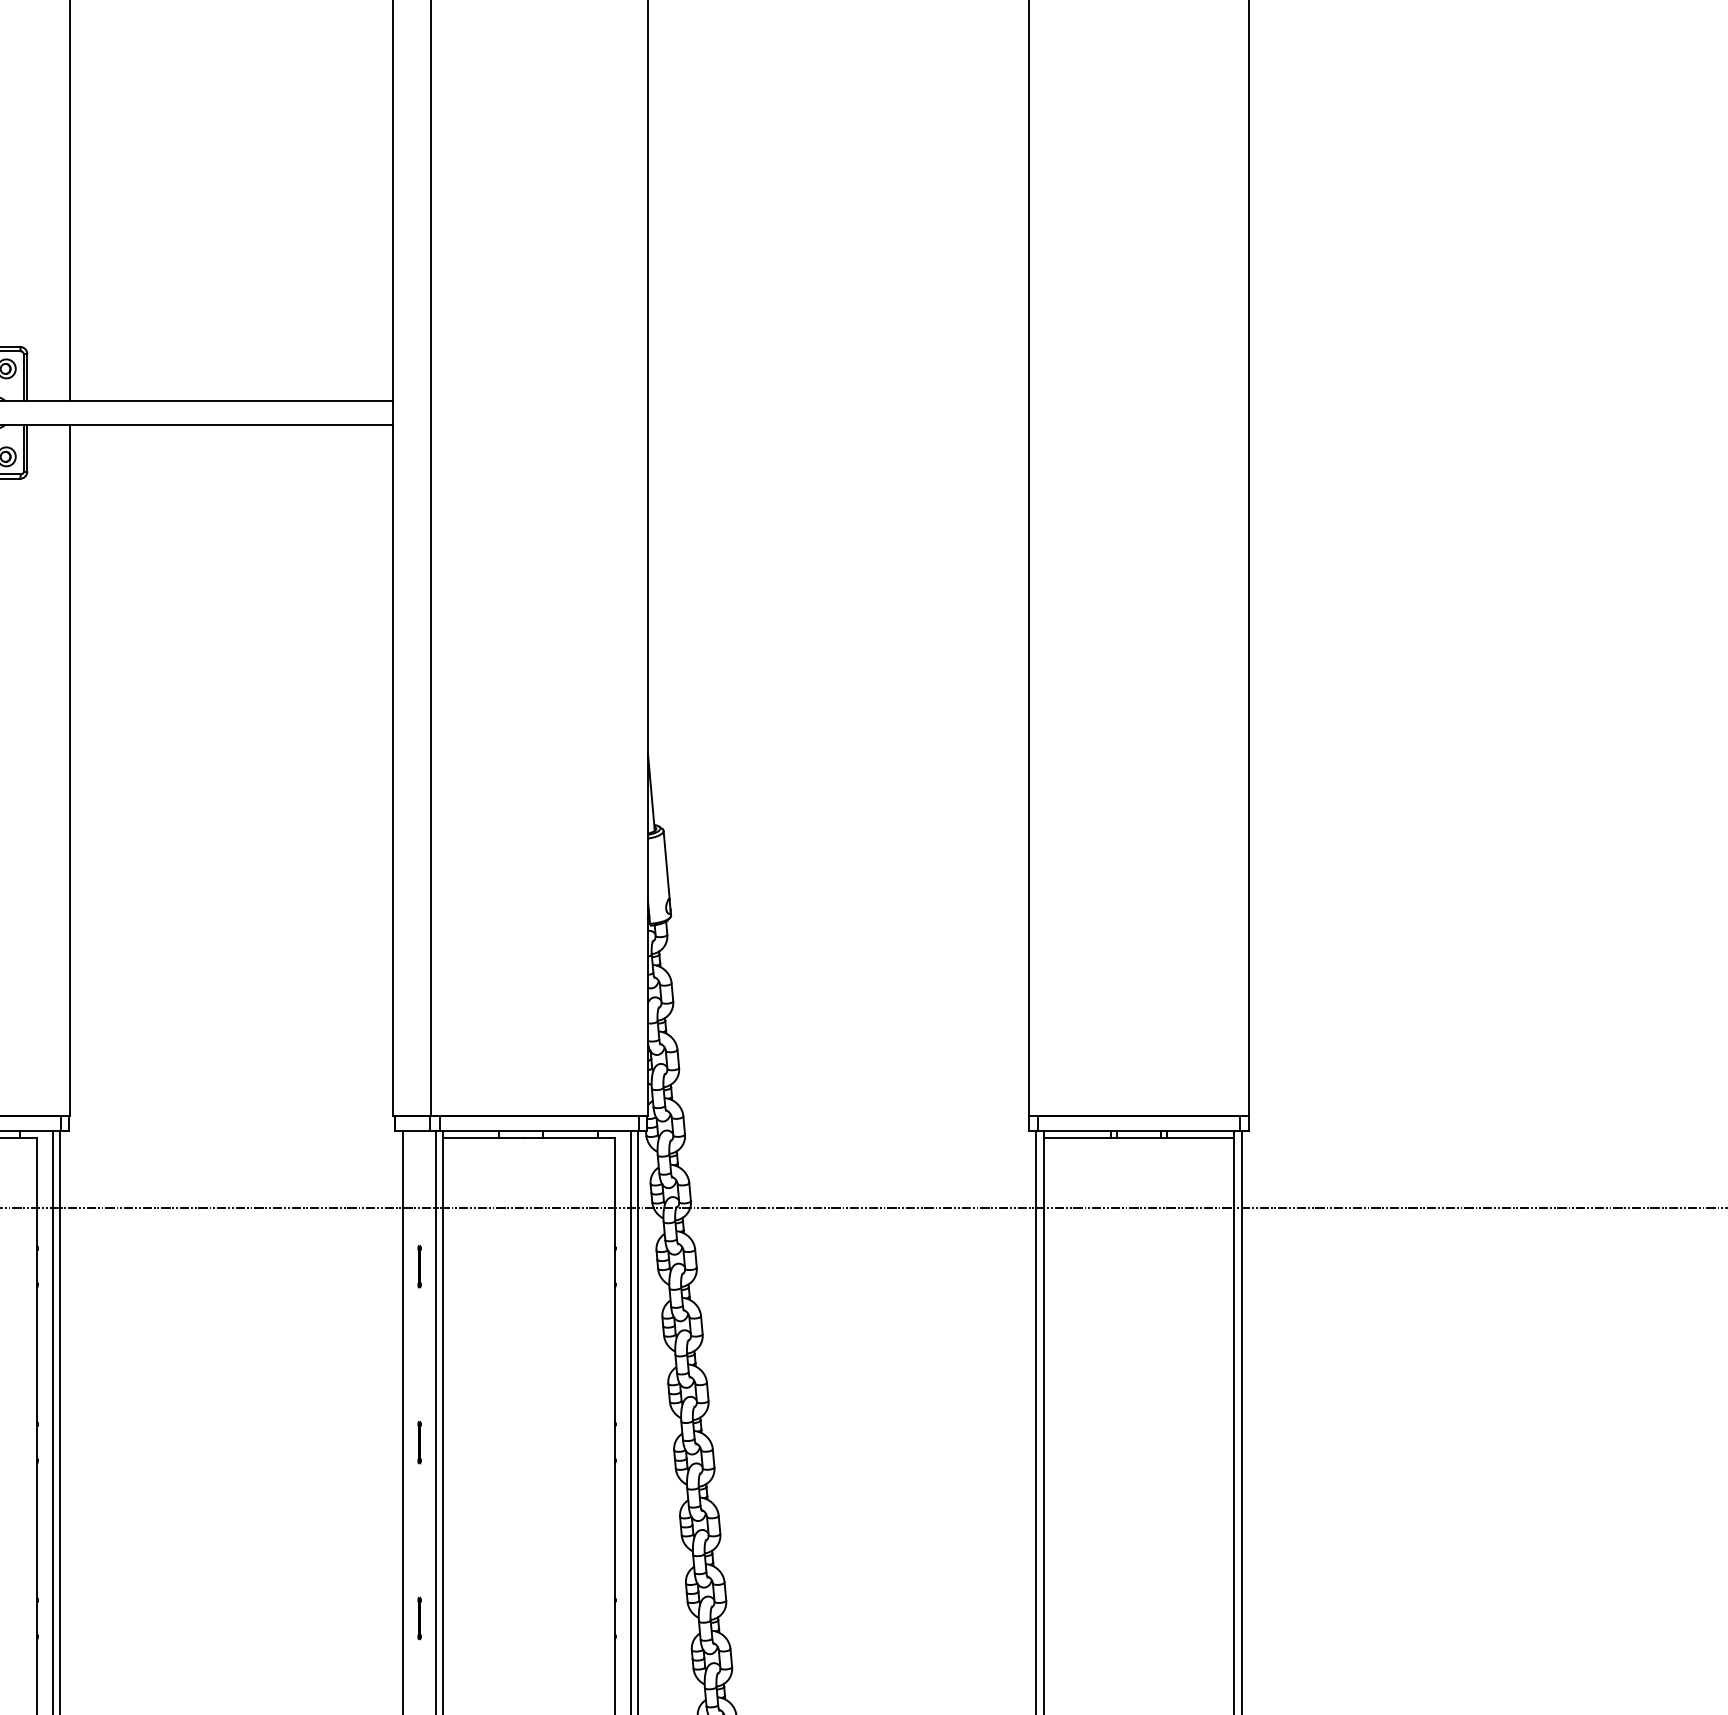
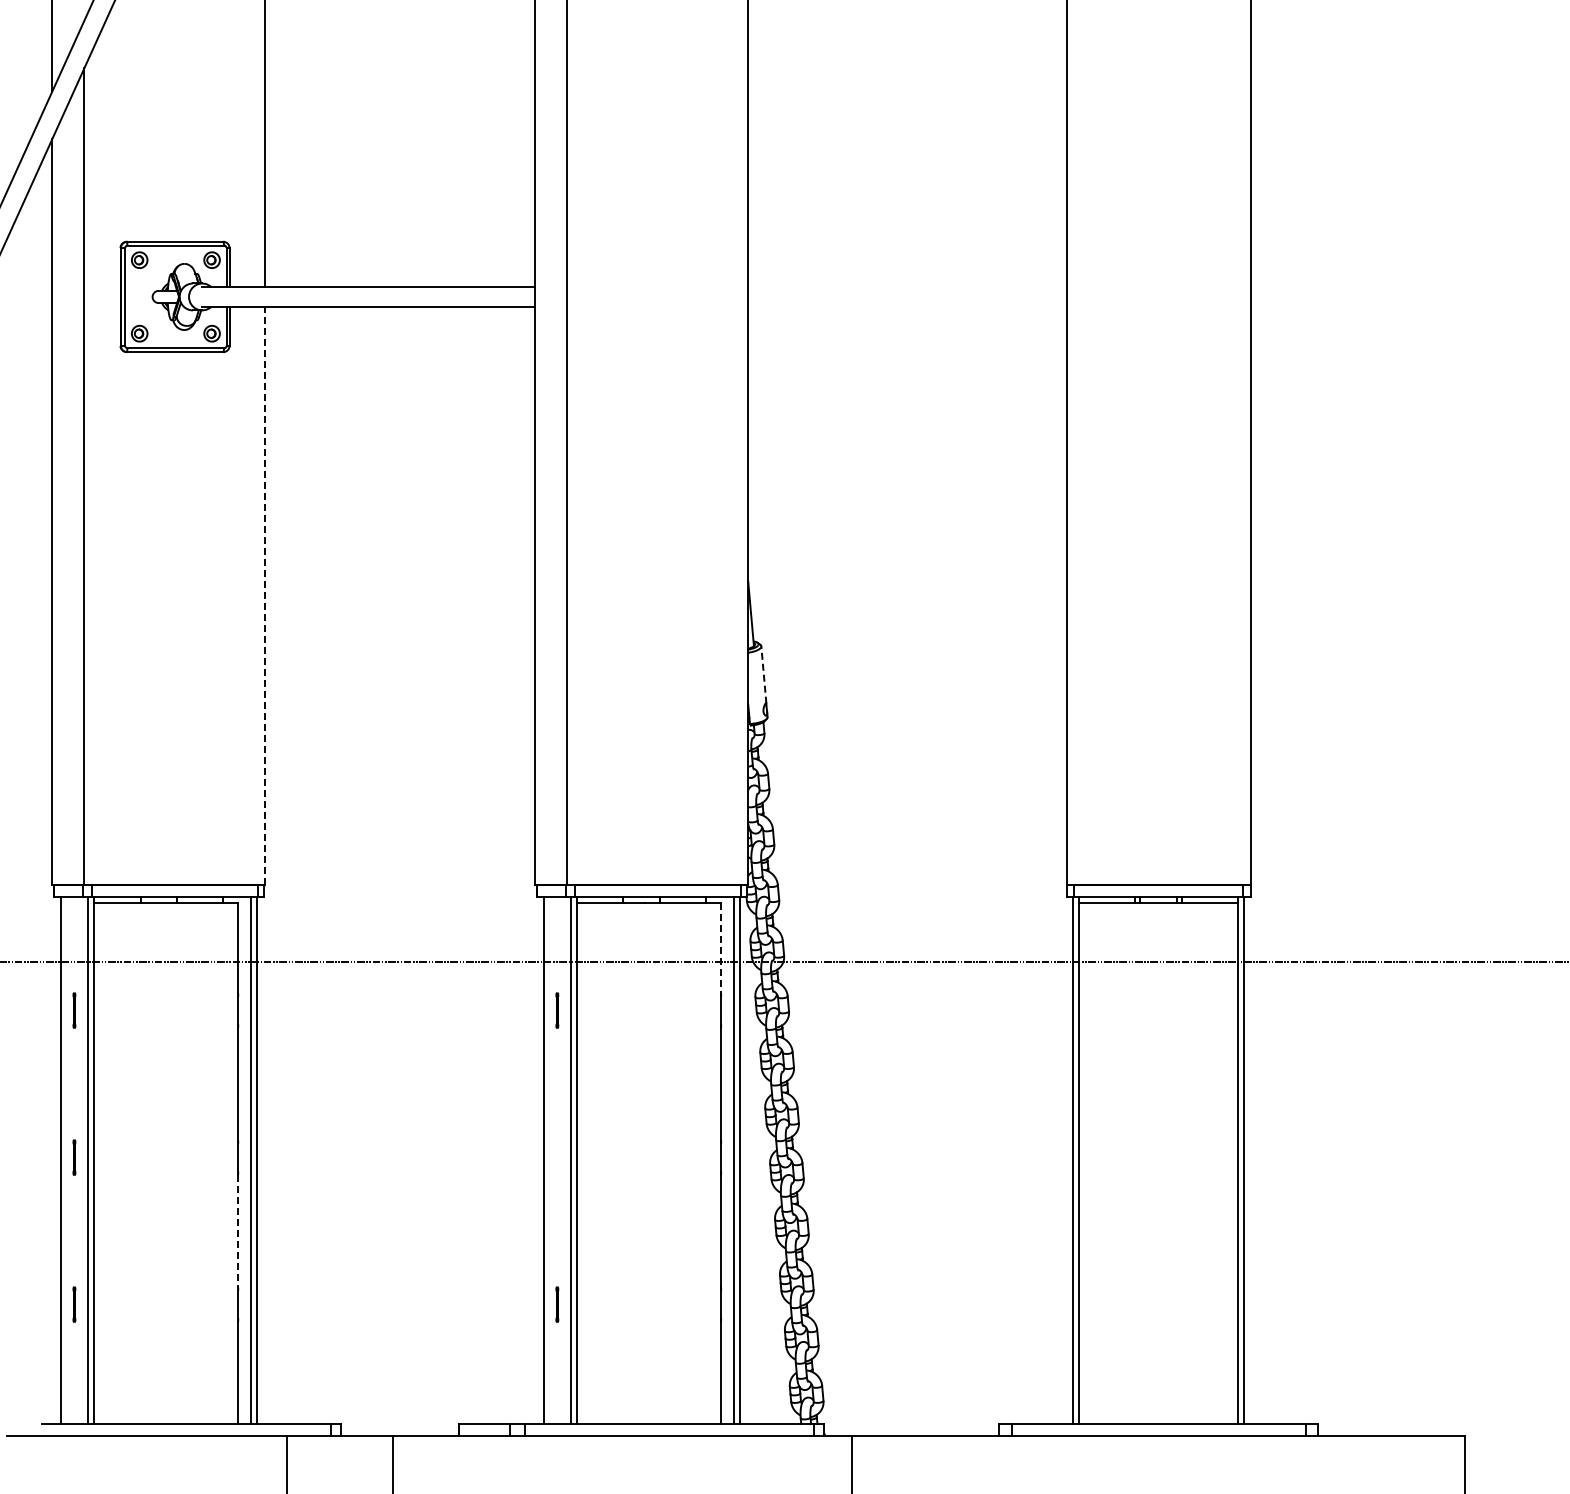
line: (70, 770) -> (265, 595), solid -> dashed
line: (666, 865) -> (763, 675), solid -> dashed
line: (614, 1192) -> (720, 948), solid -> dashed
line: (419, 1442) -> (557, 1157), removed
line: (36, 1531) -> (237, 1231), solid -> dashed

